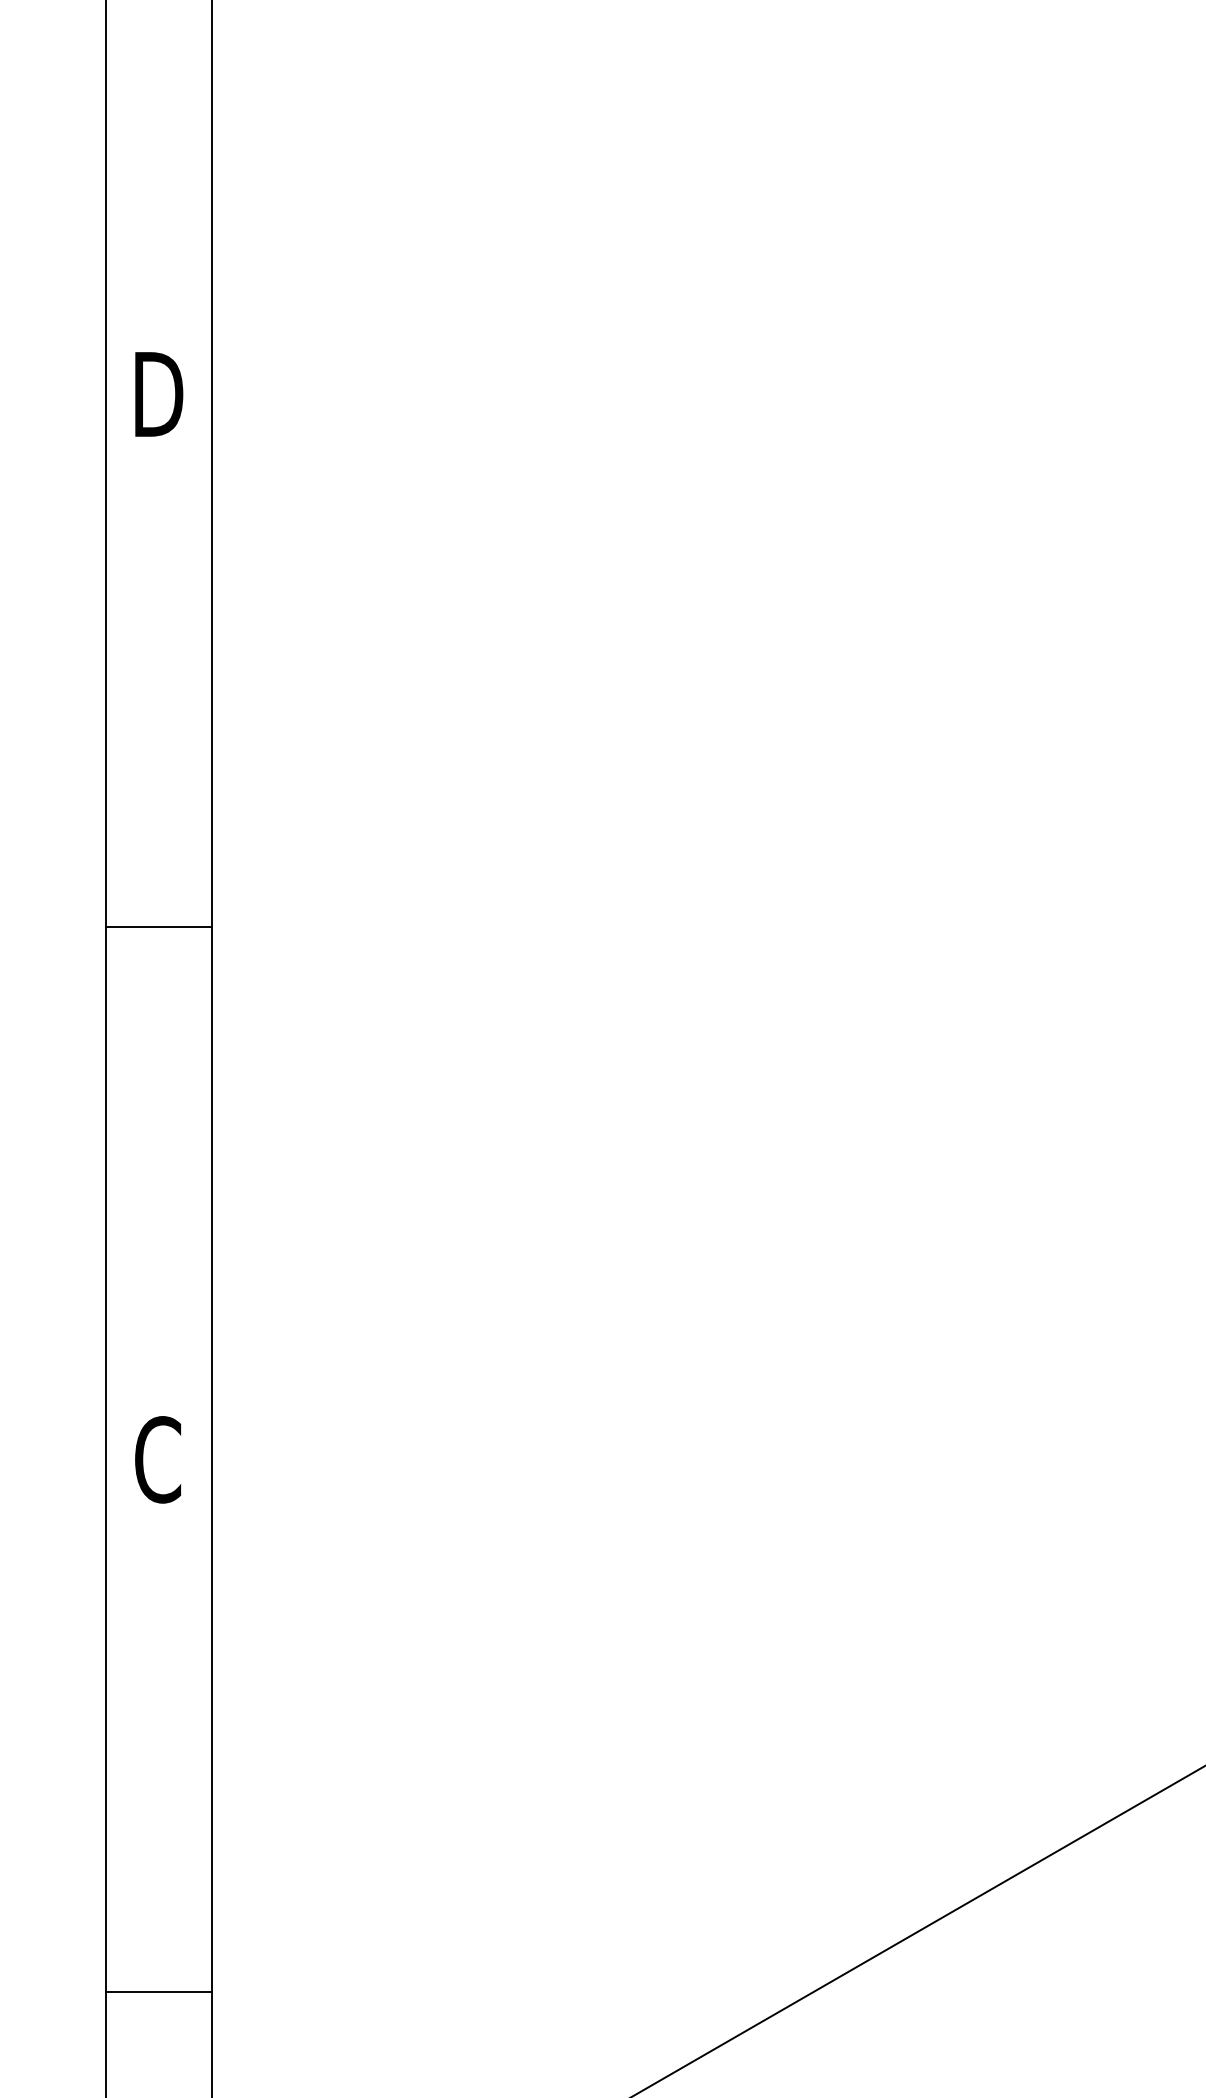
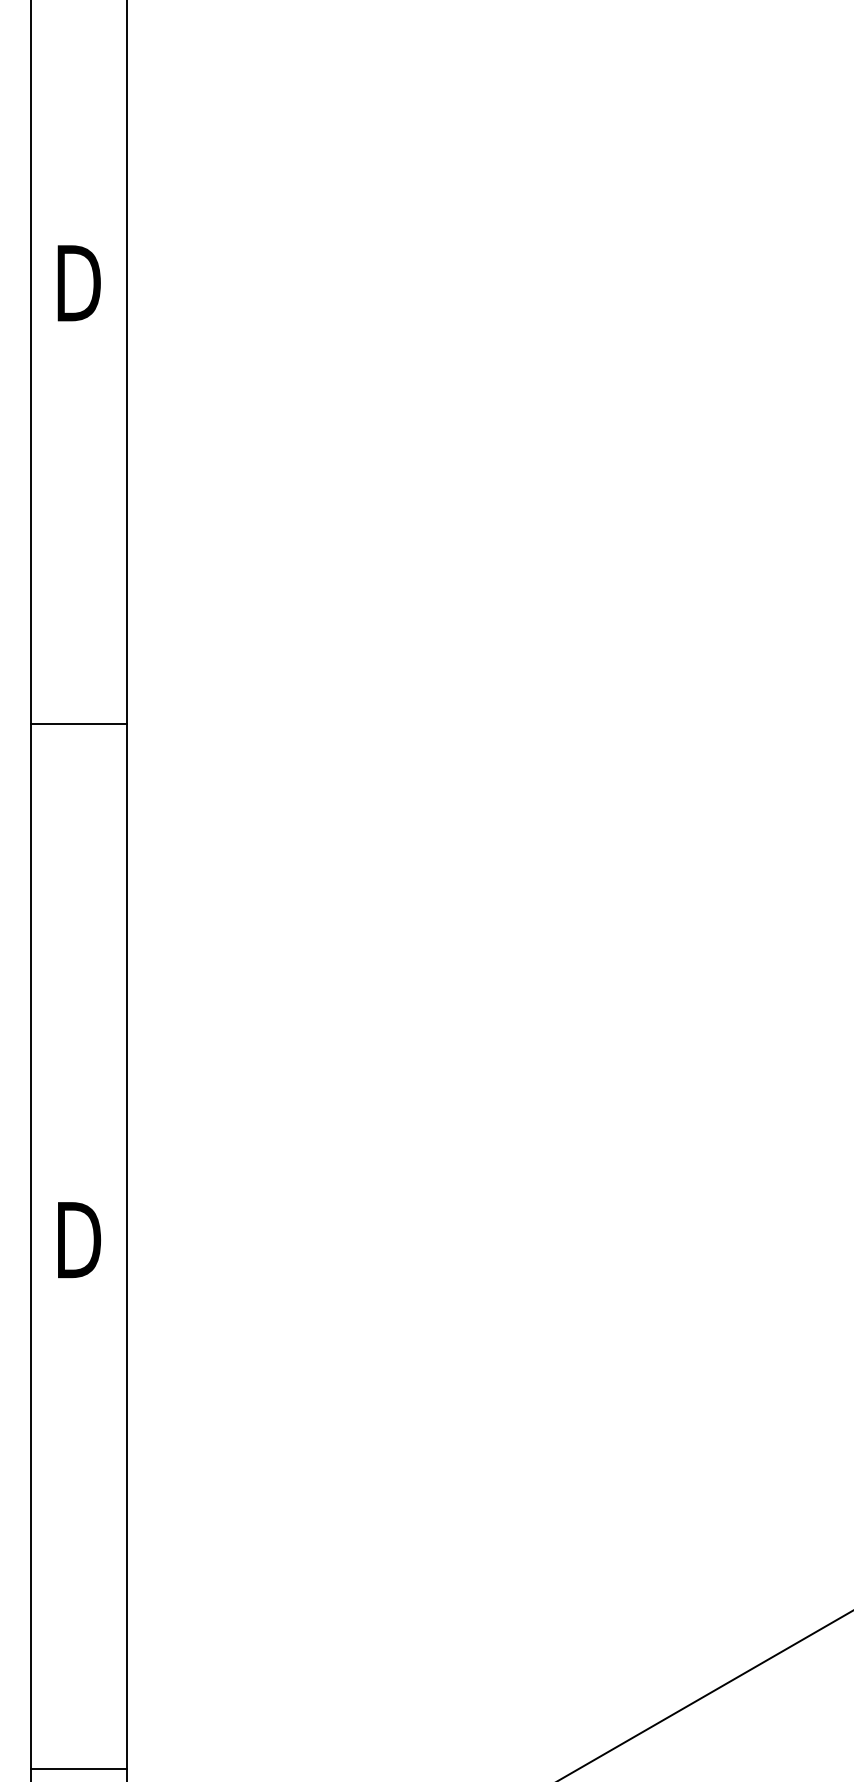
line: (158, 926) -> (78, 723), moved
text: (159, 1459) -> (79, 1239), C -> D
line: (158, 1992) -> (78, 1768), moved

